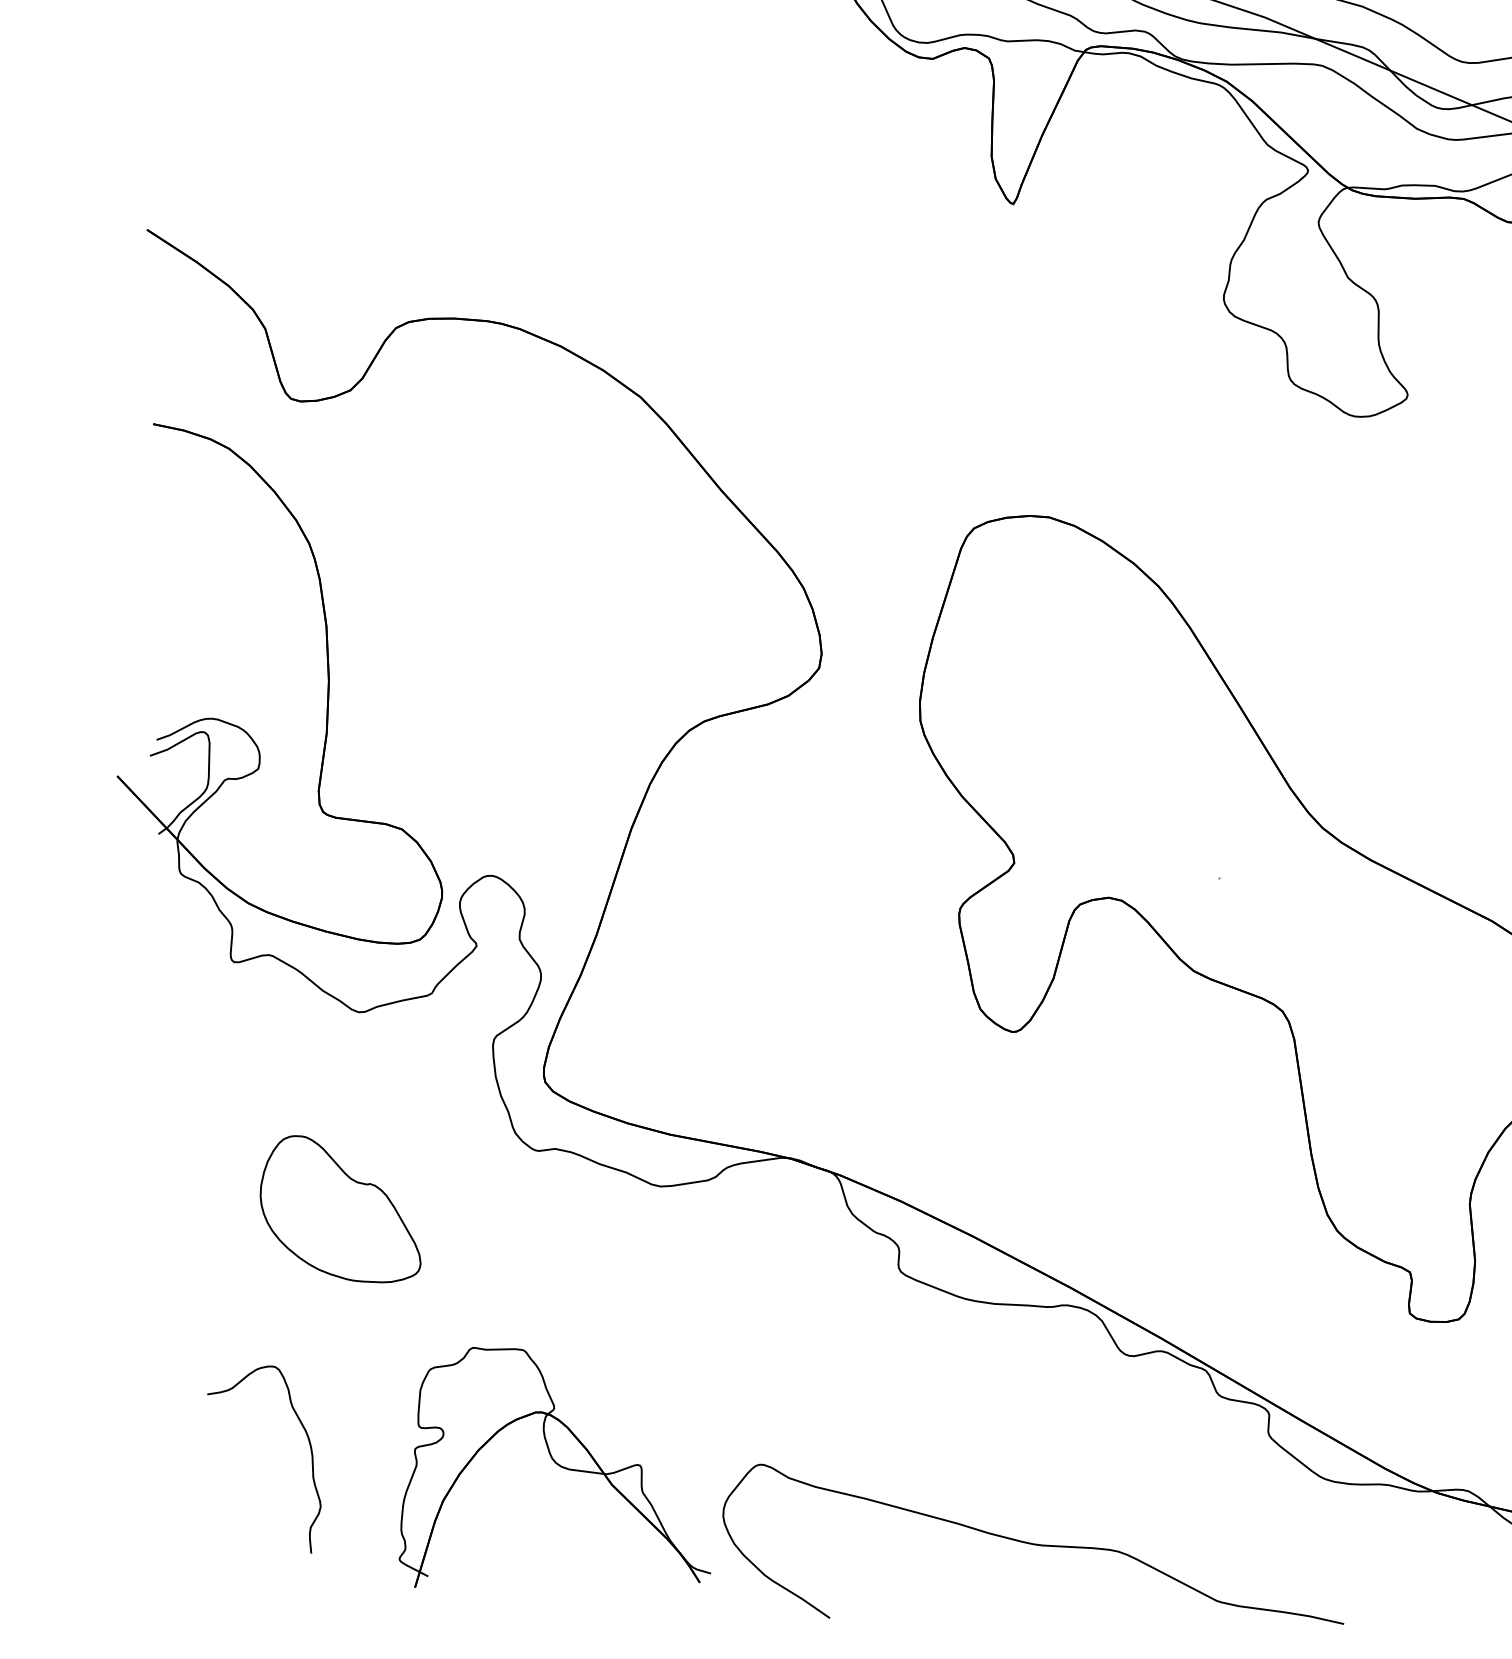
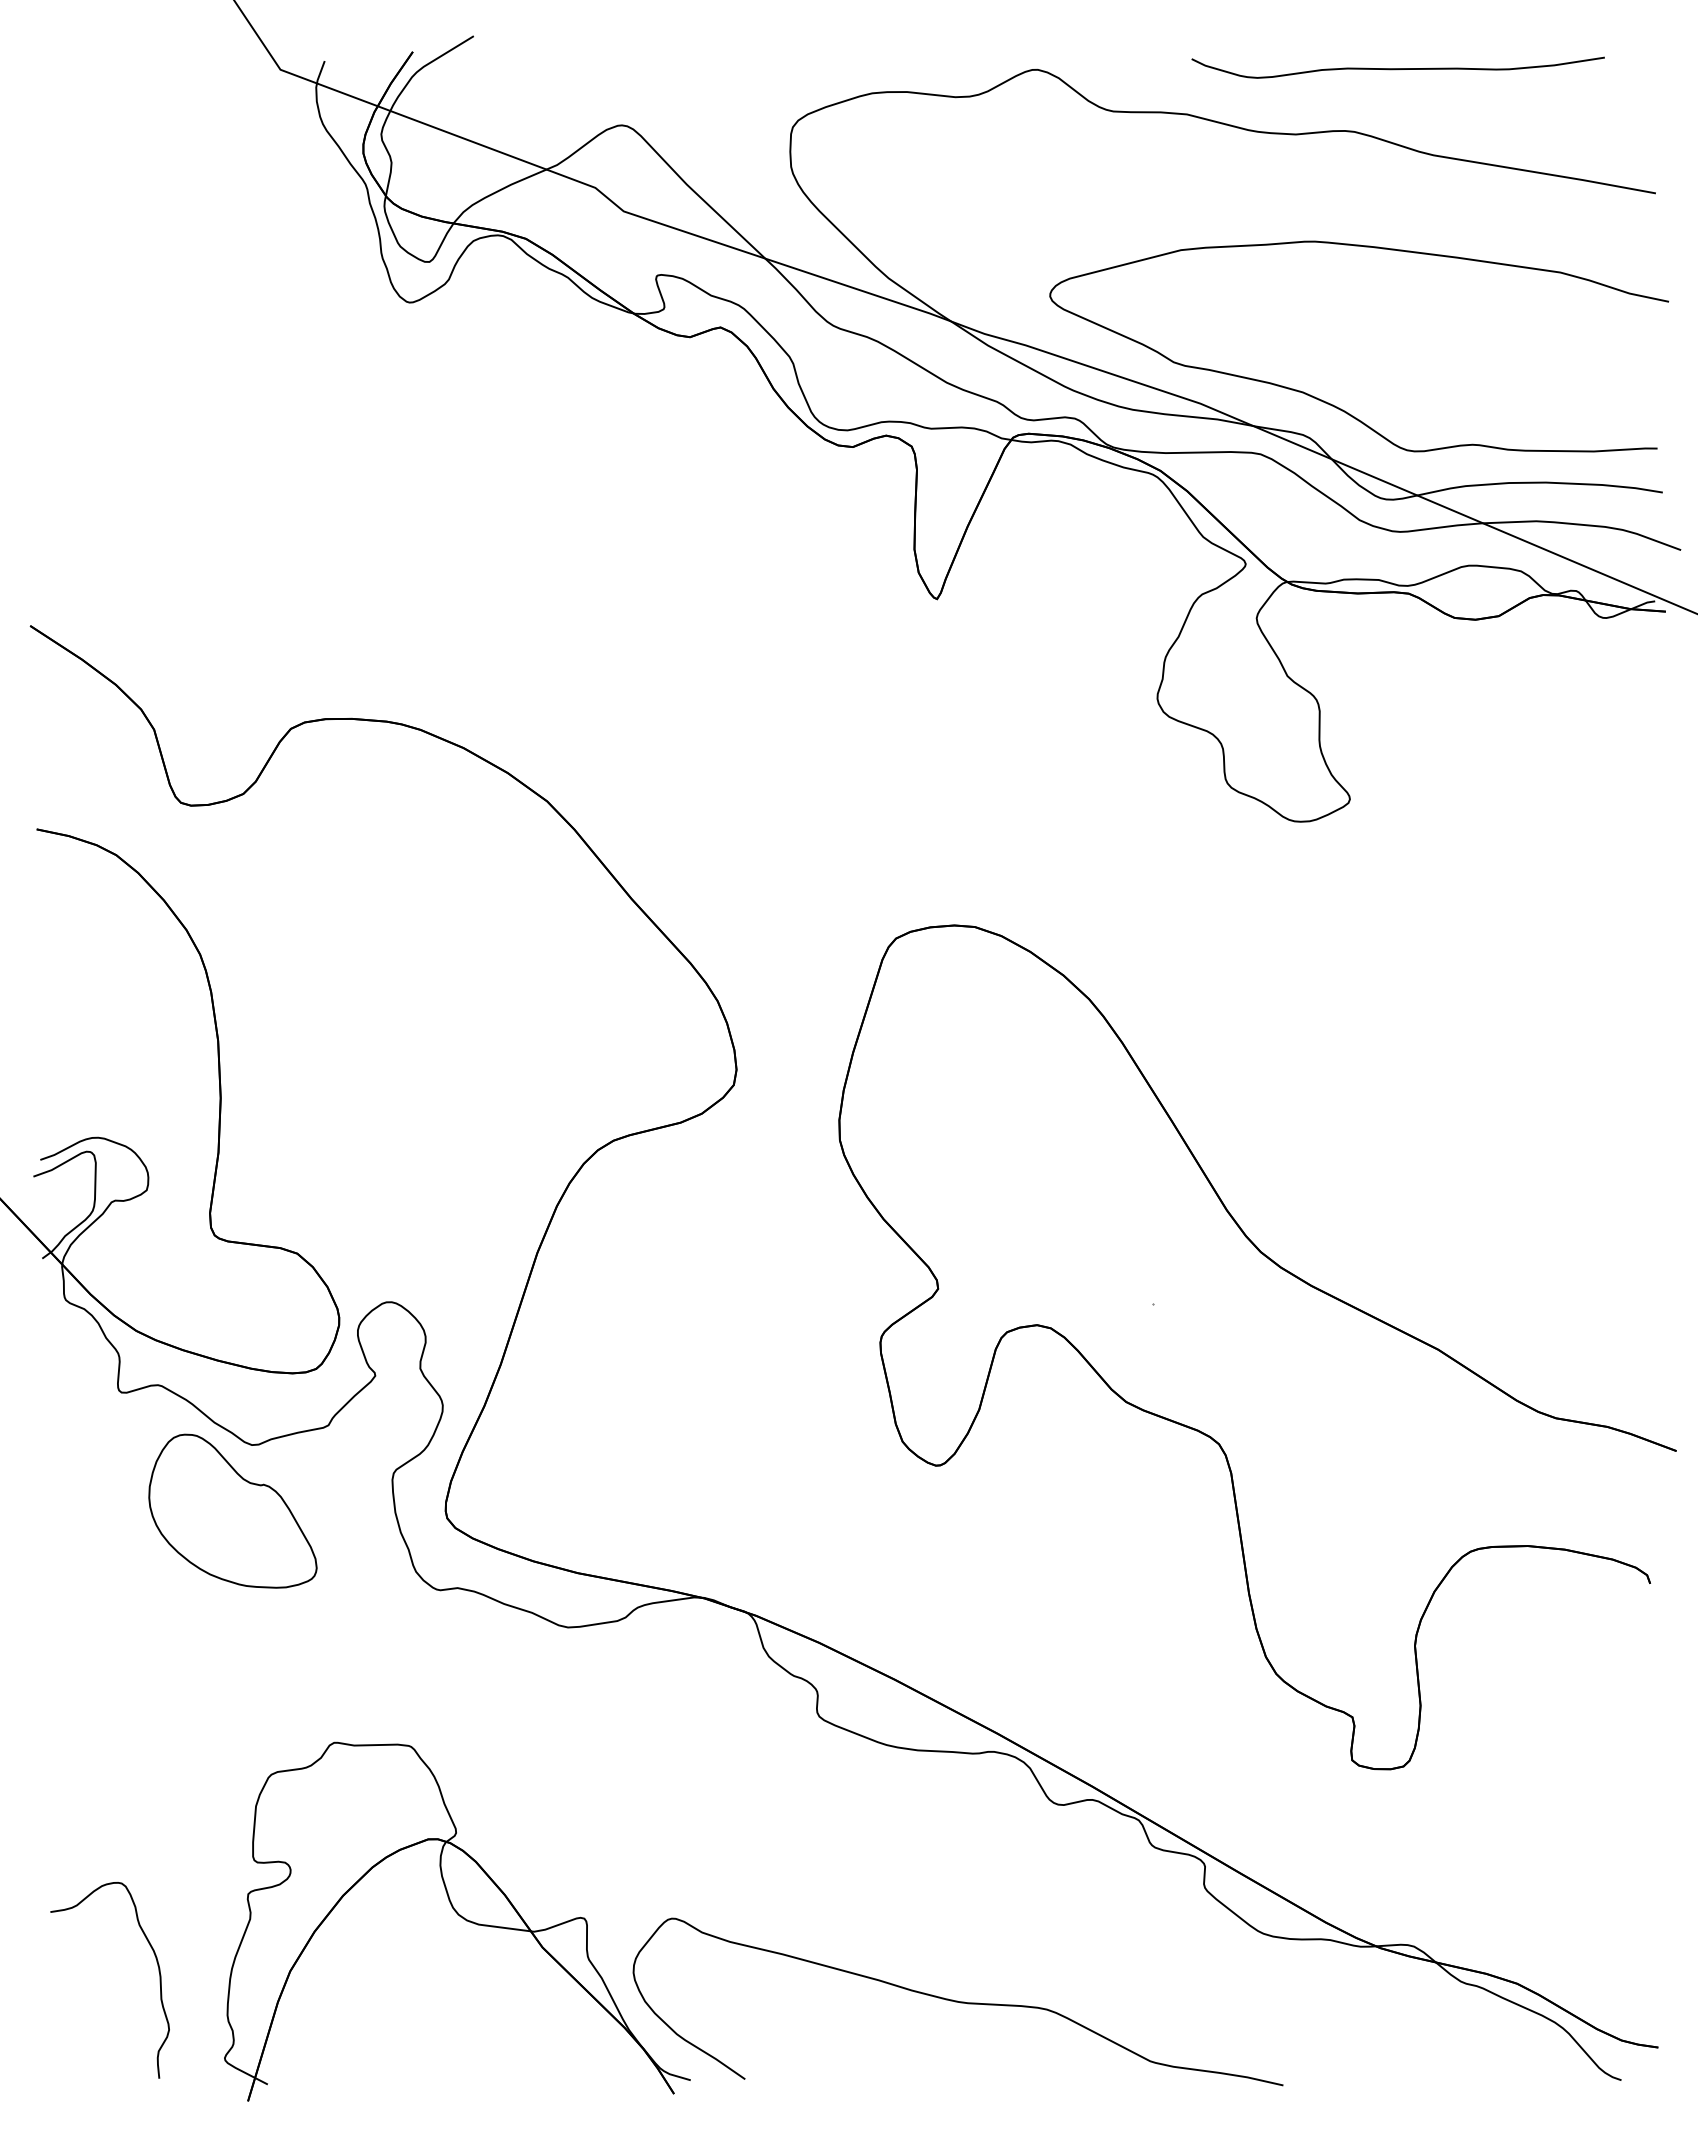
part: (340, 1208) -> (232, 1510), moved
curve: (310, 1451) -> (158, 1971), moved
part: (555, 1467) -> (457, 1921), size x1.43

